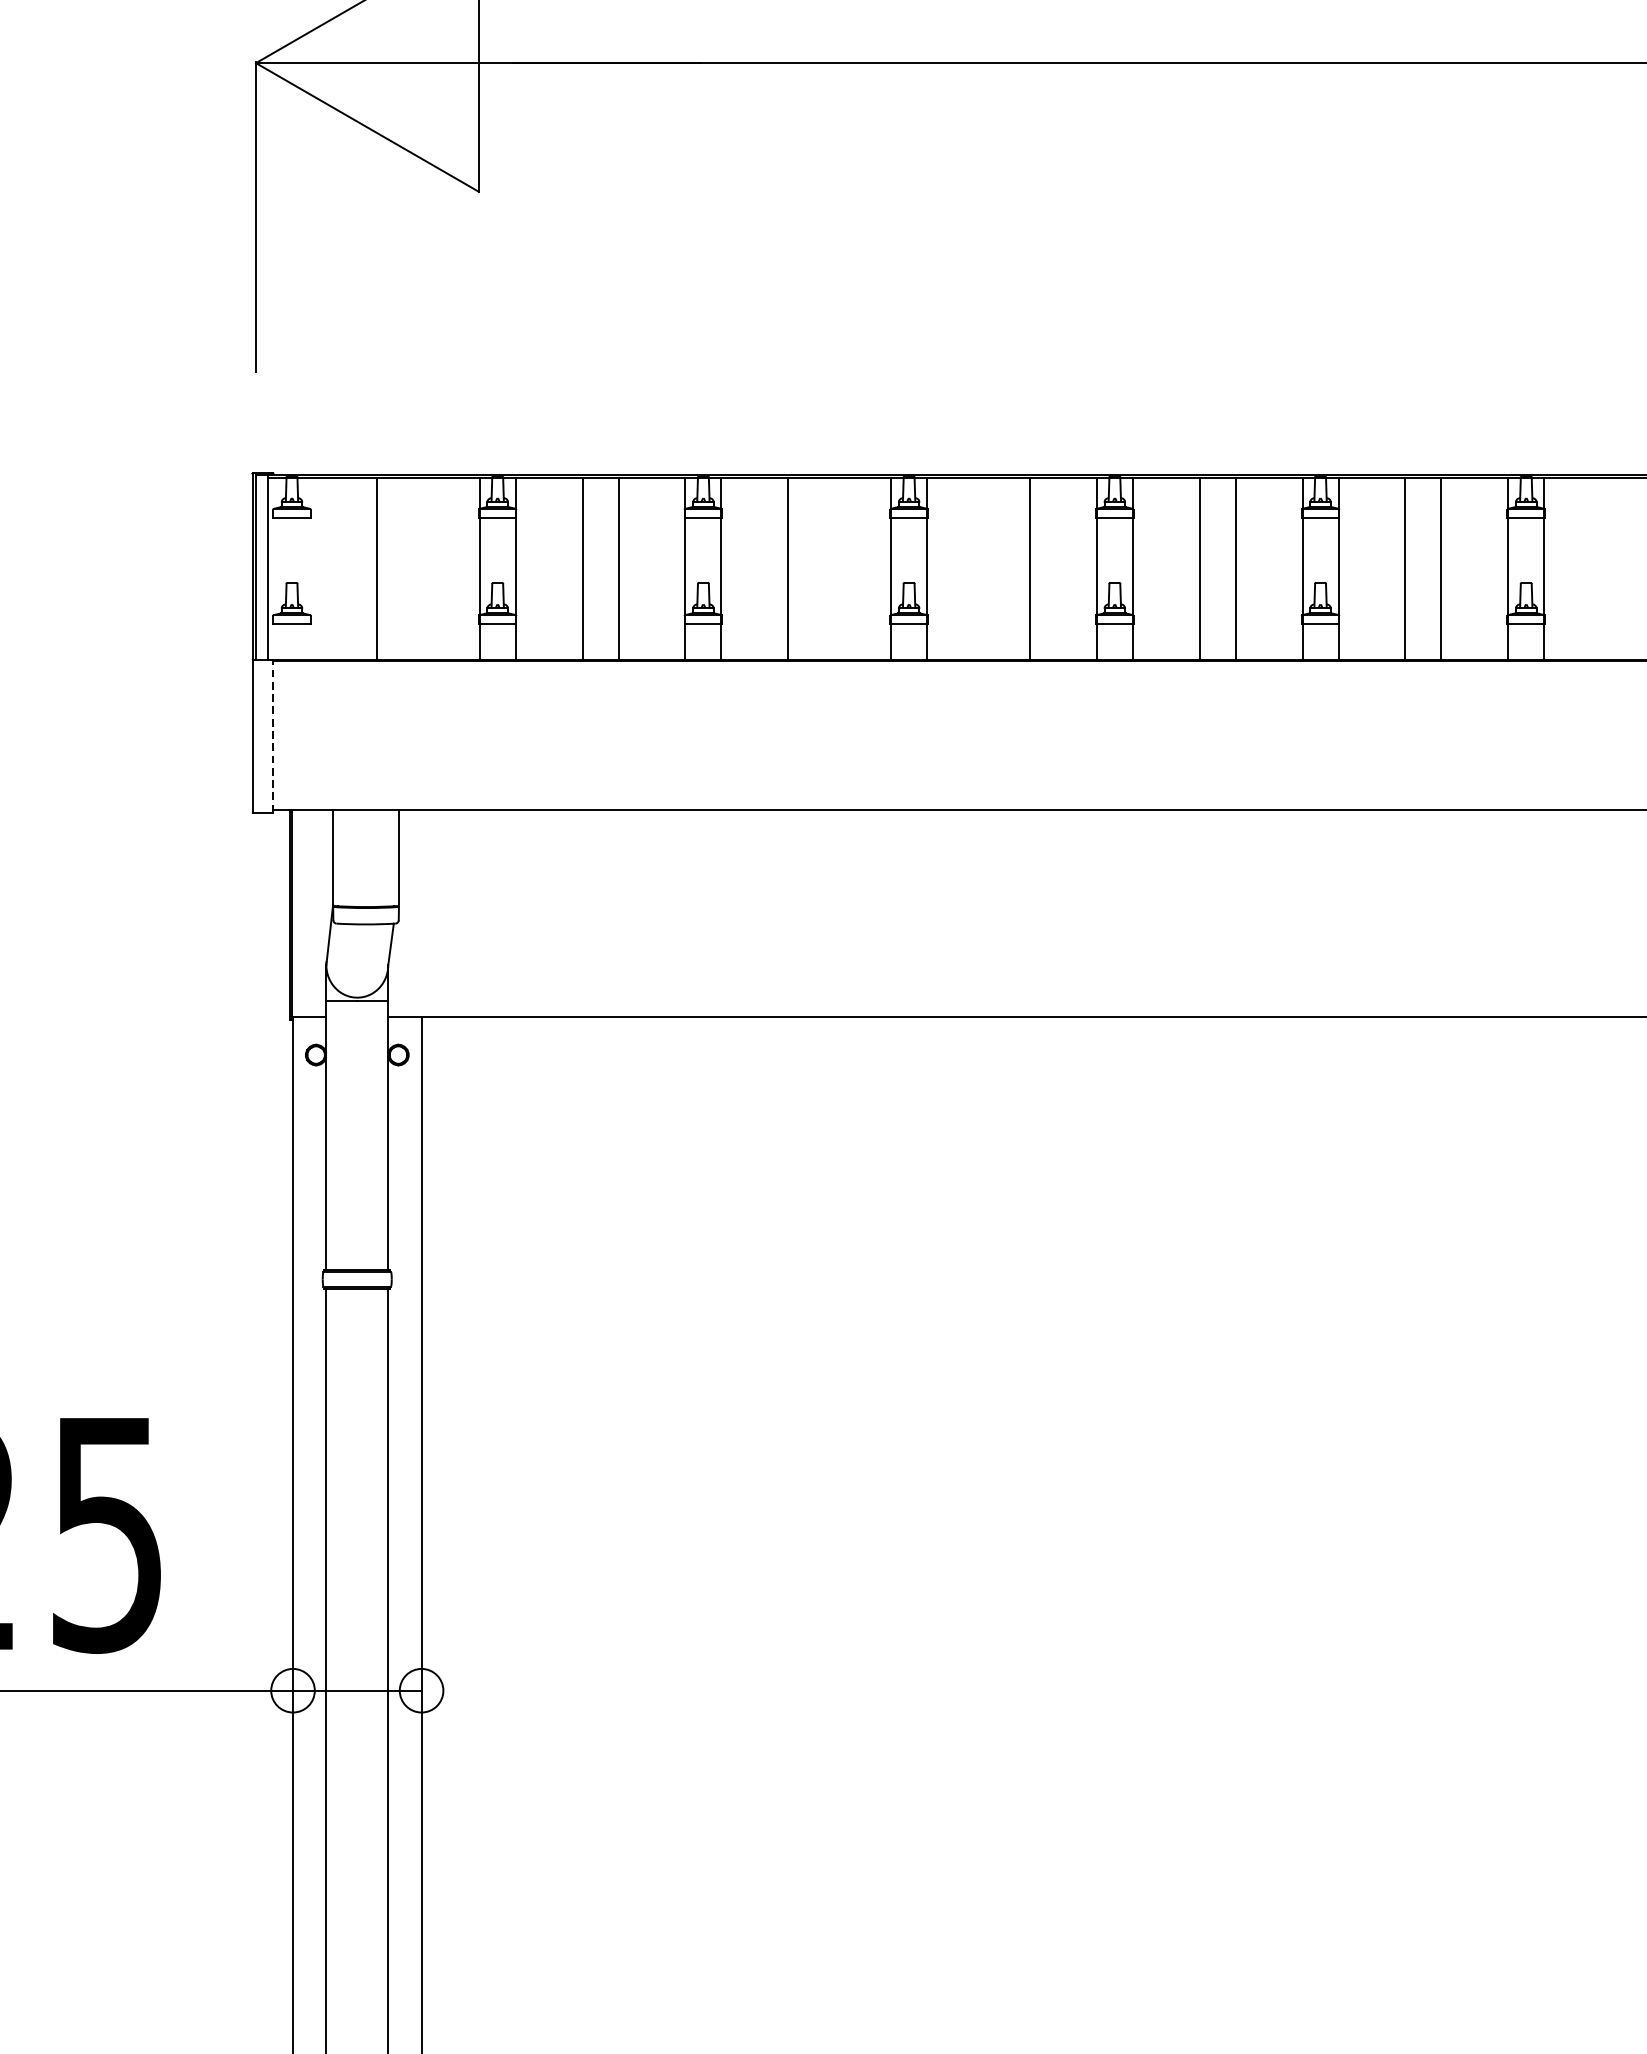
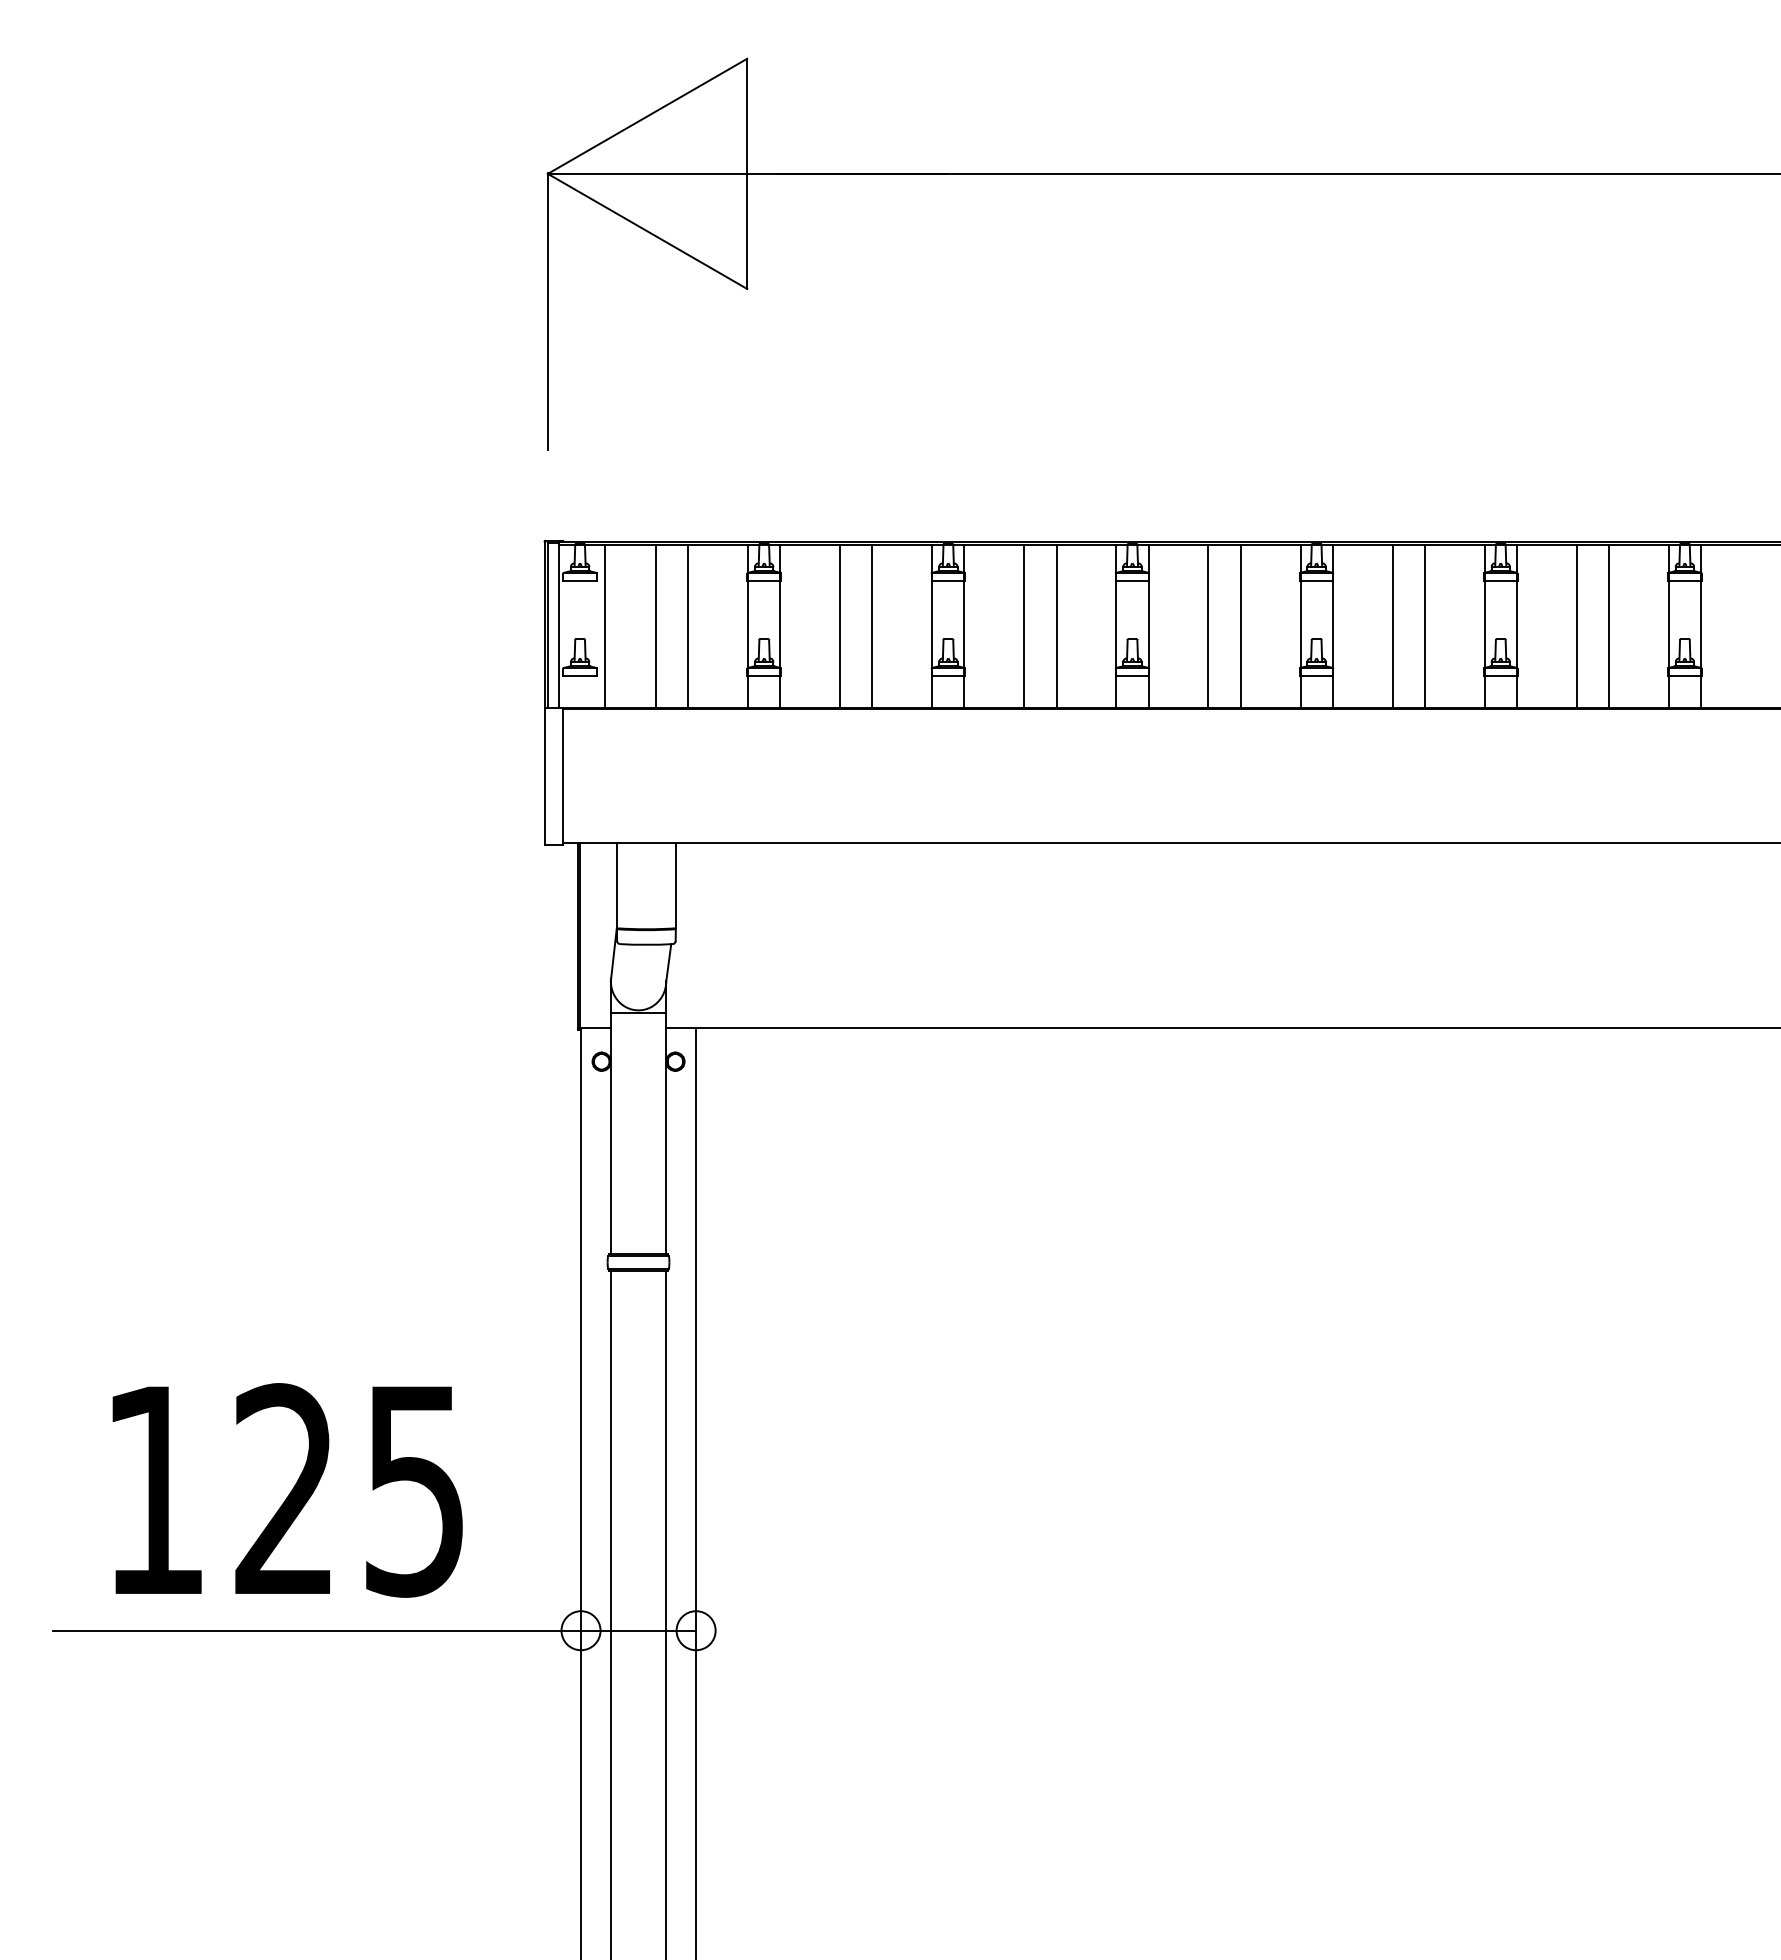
line: (319, 568) -> (604, 626), added
line: (413, 568) -> (688, 626), added
line: (824, 568) -> (1056, 626), added
line: (994, 568) -> (1208, 626), added
line: (273, 736) -> (563, 776), dashed -> solid

